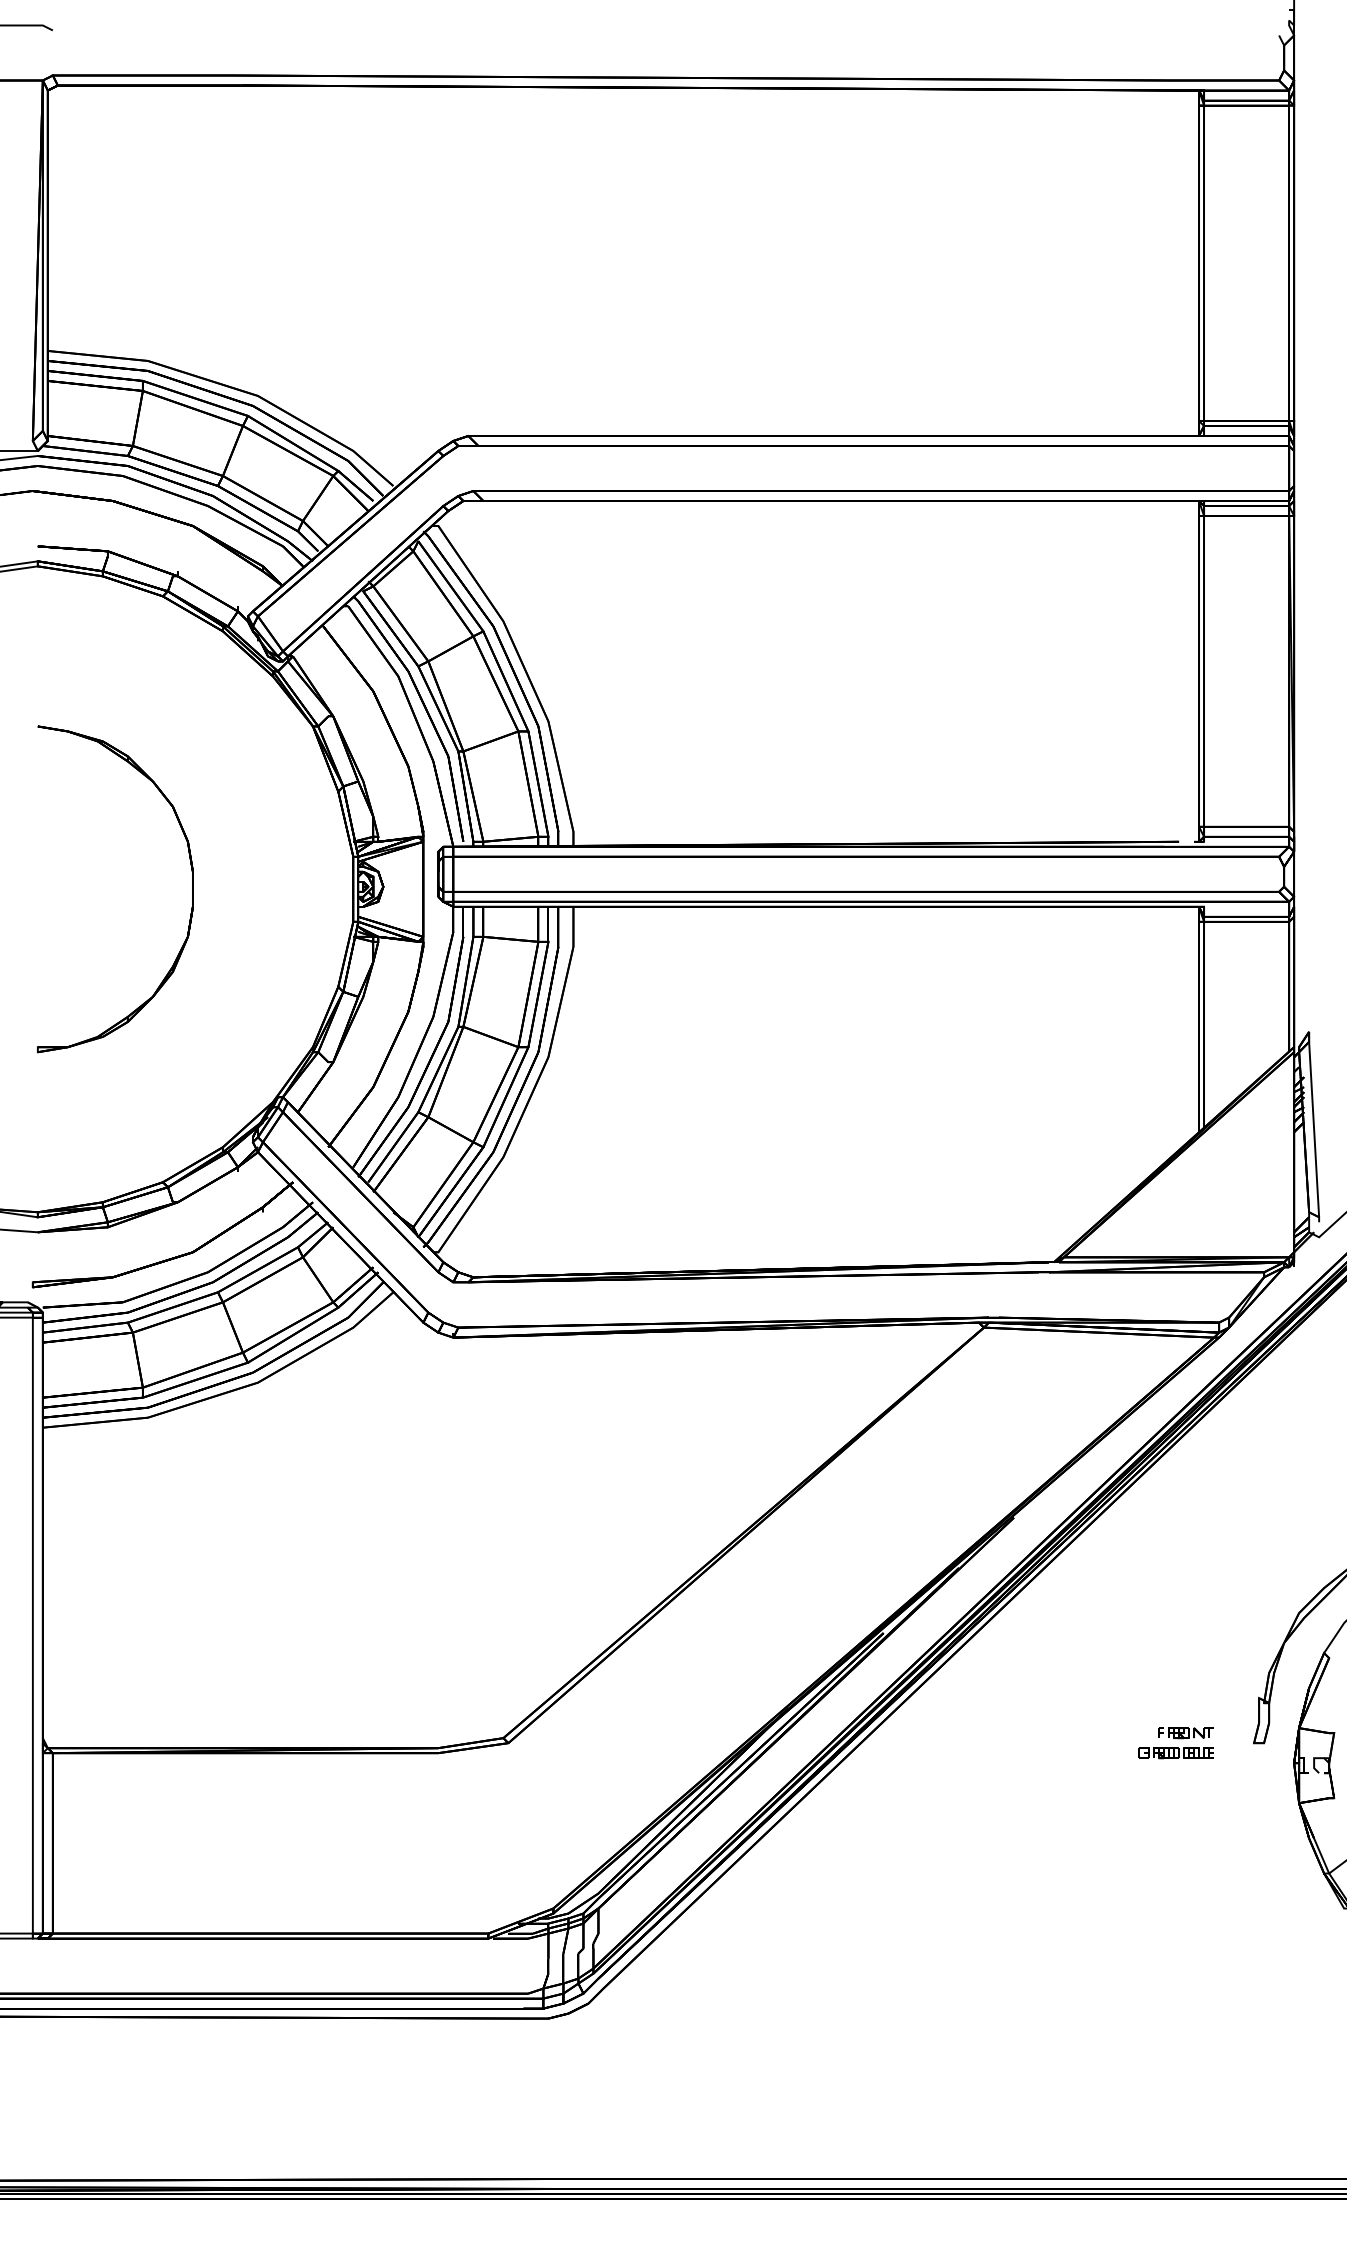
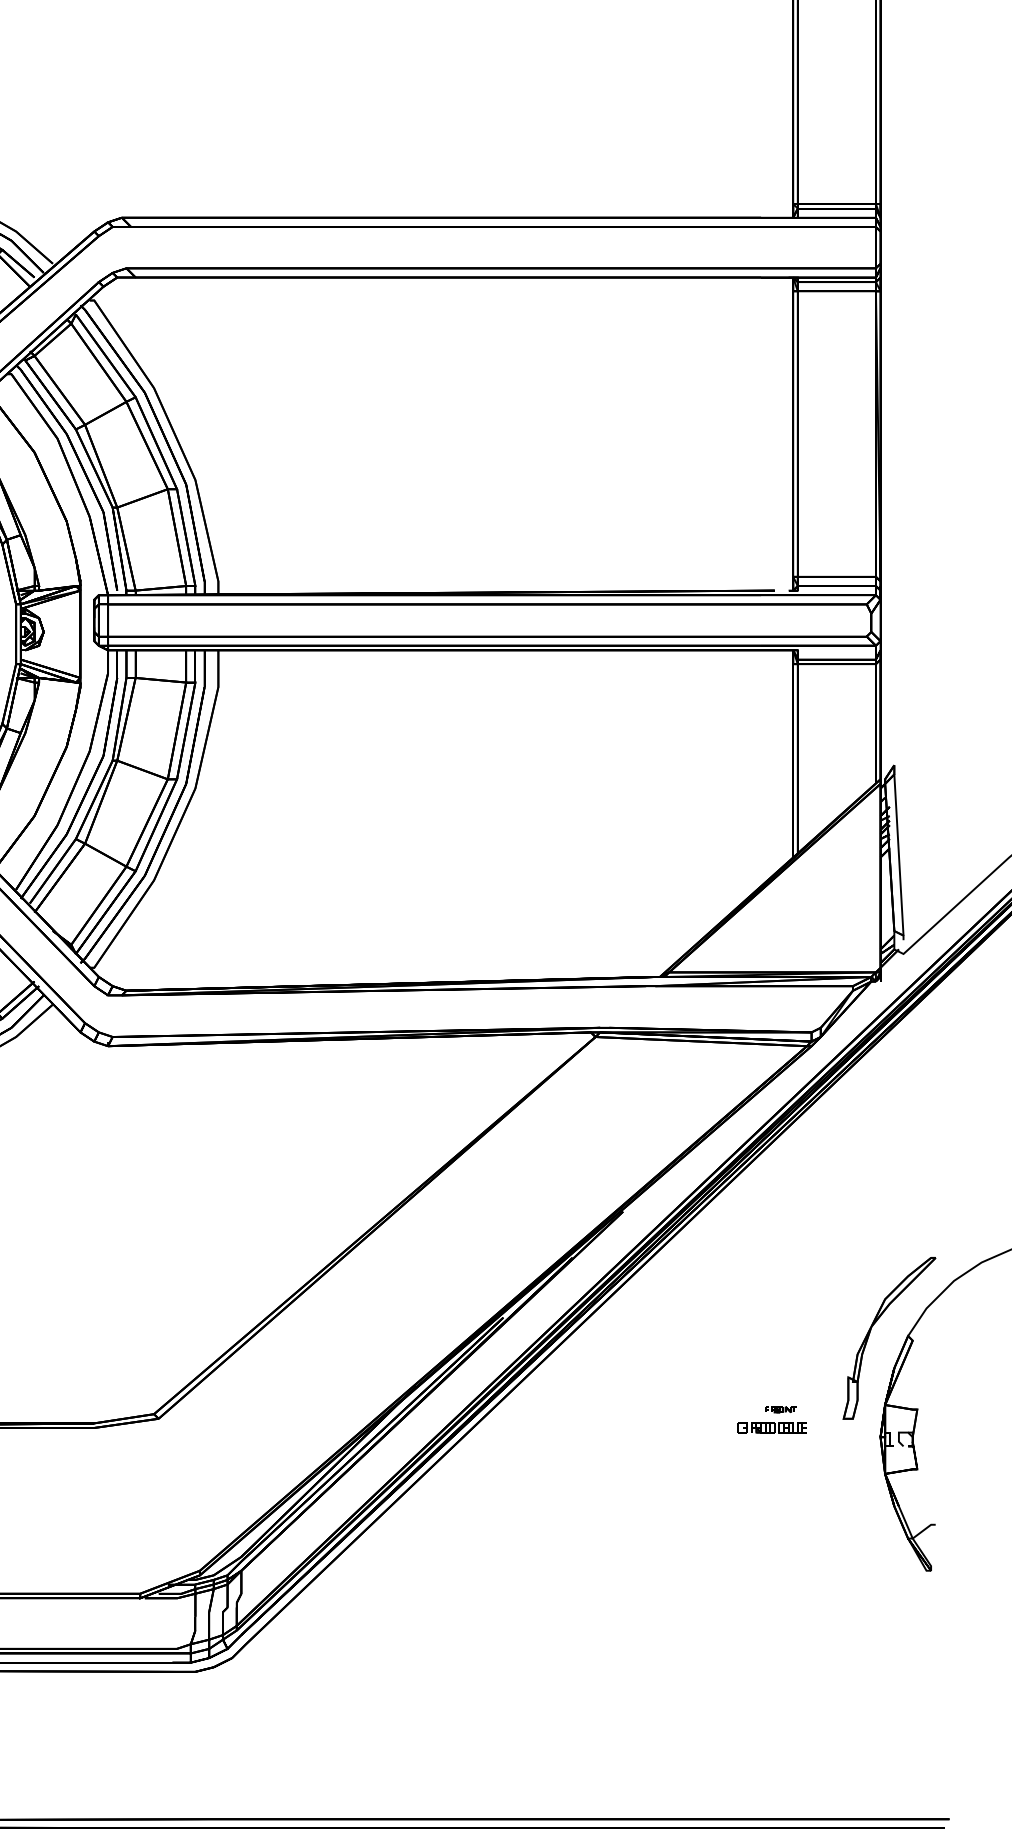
part: (1185, 1733) -> (780, 1409), size x0.6

